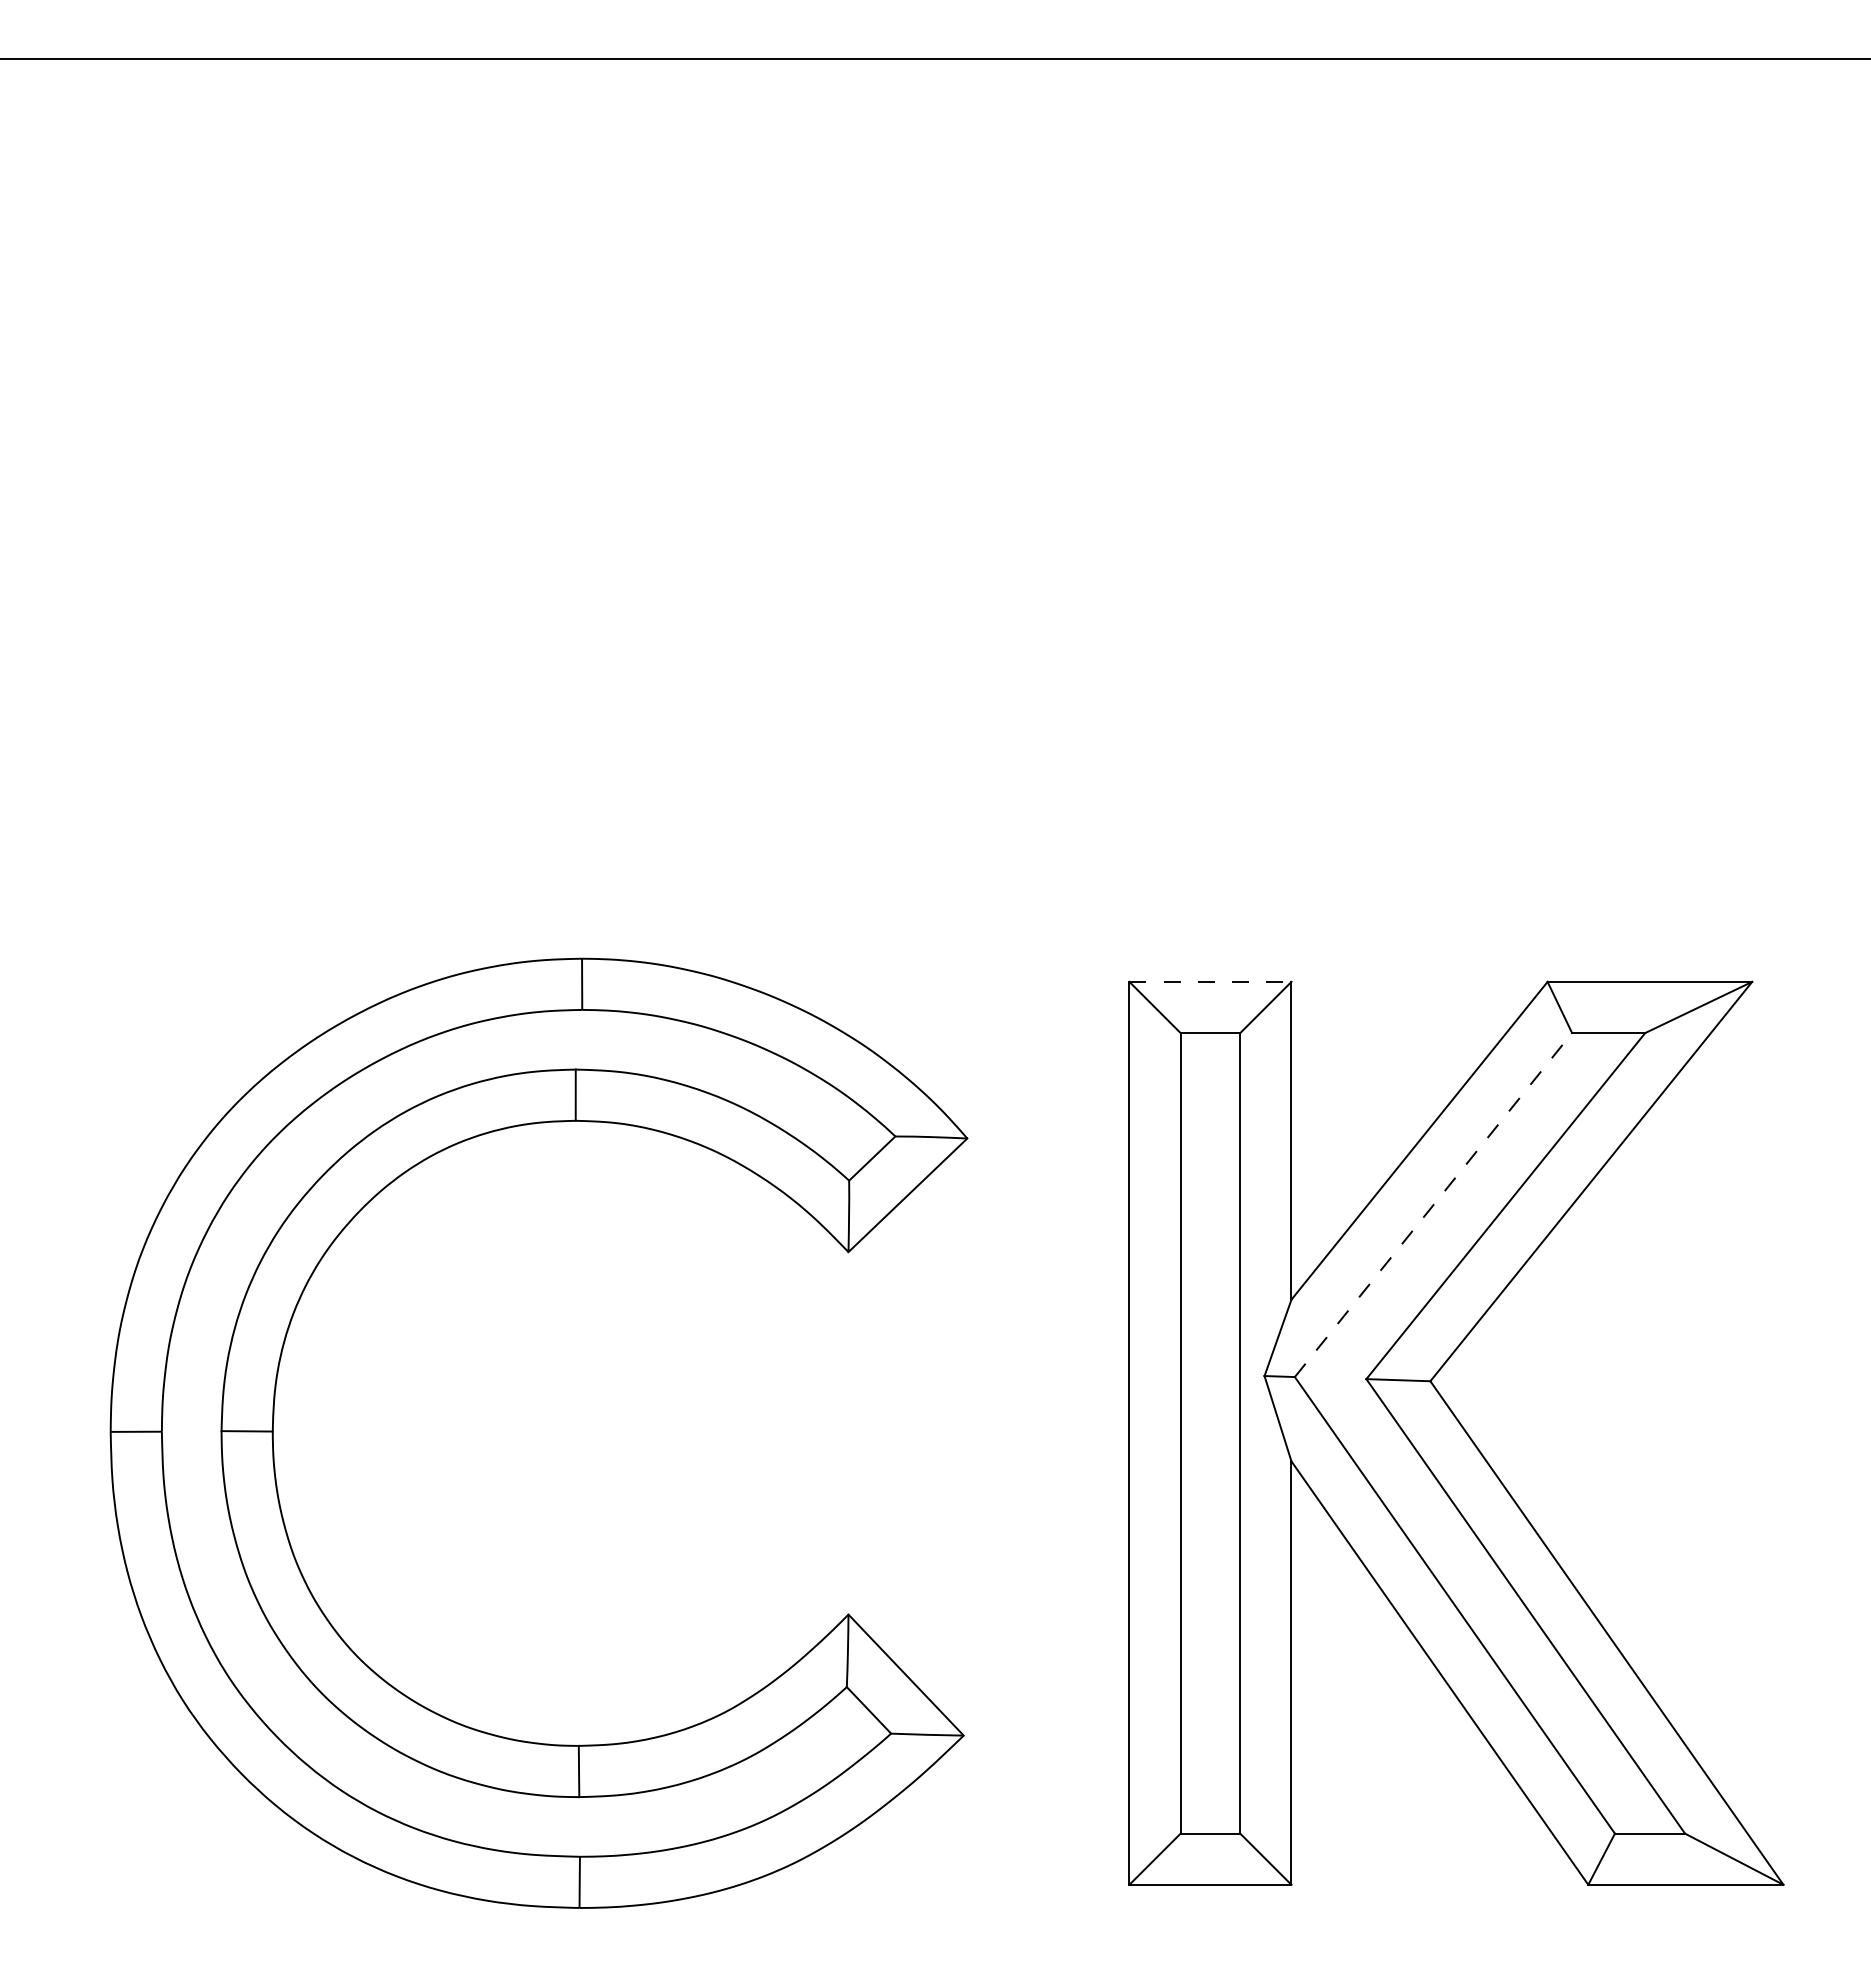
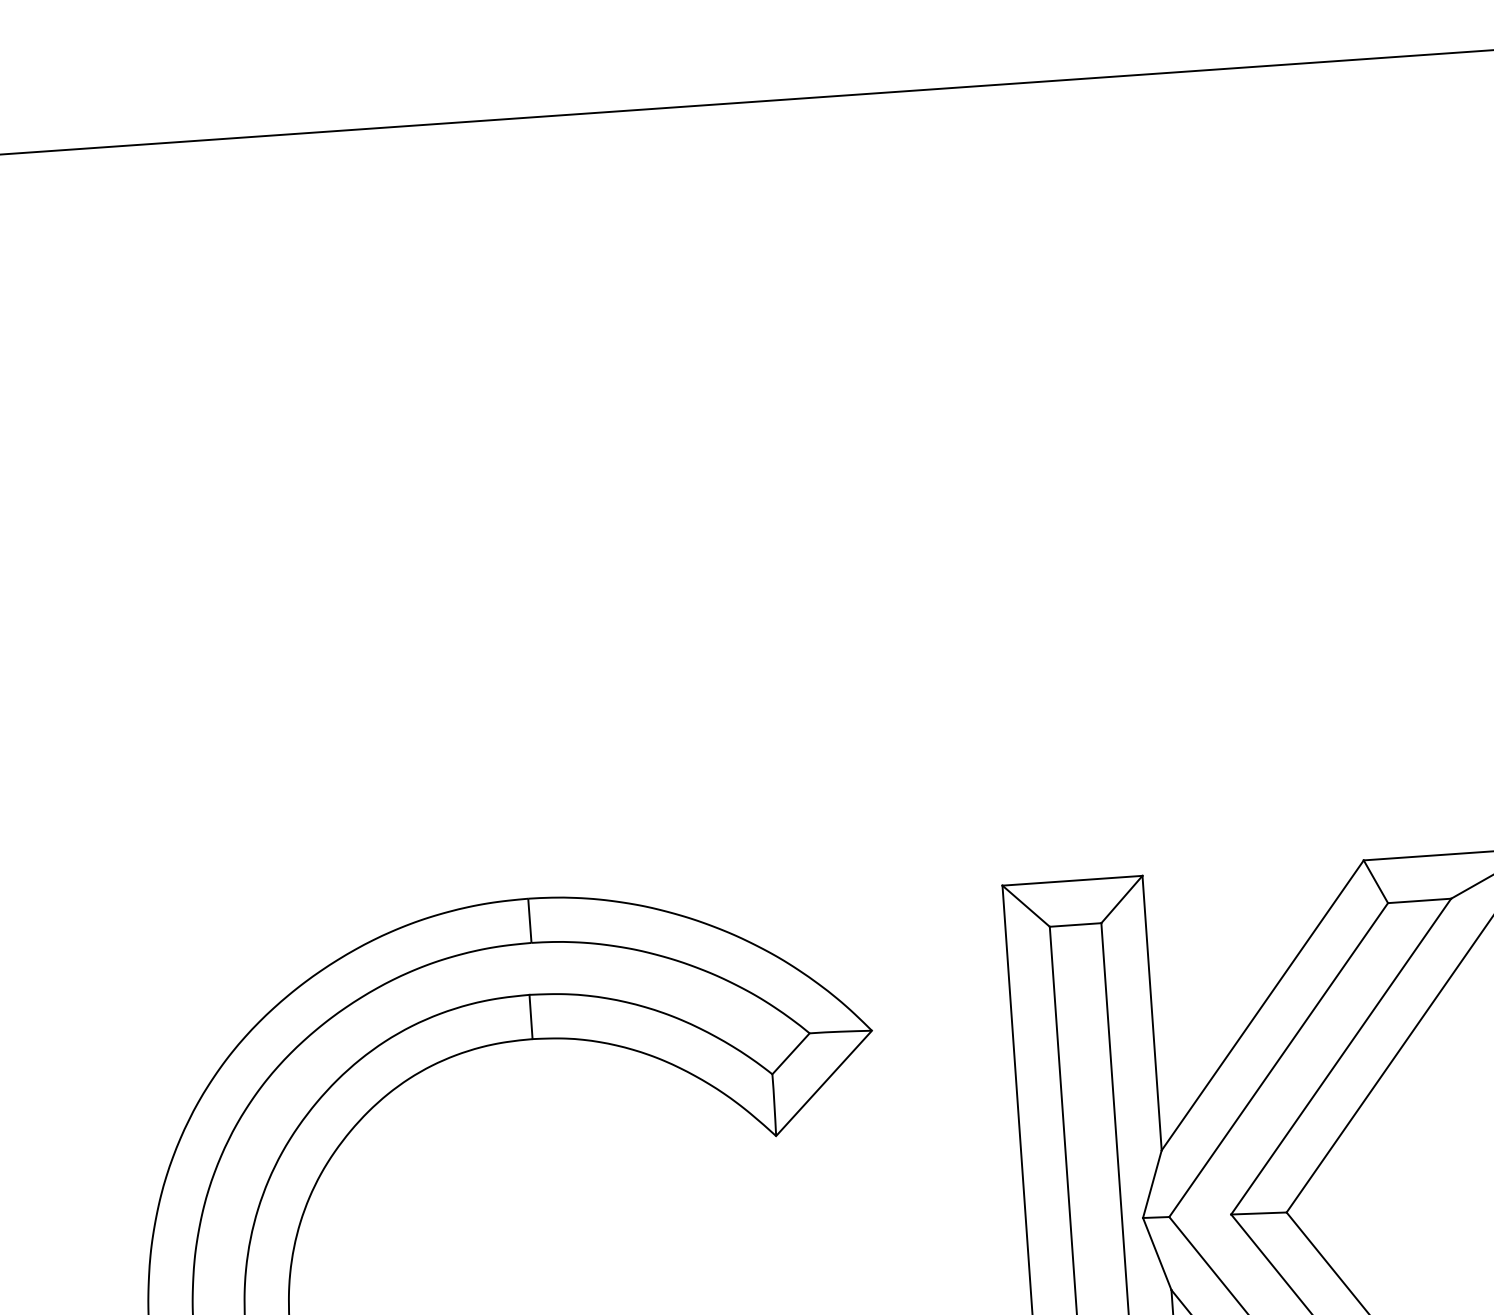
line: (1210, 981) -> (1072, 880), dashed -> solid
line: (1433, 1205) -> (1278, 1060), dashed -> solid

